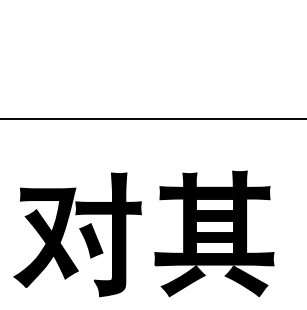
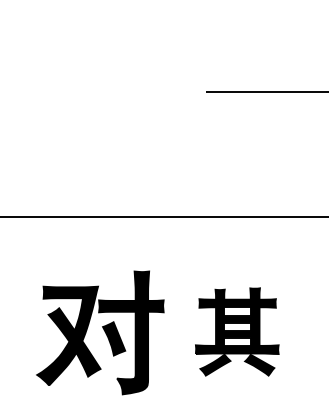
part: (214, 233) -> (237, 331), size x0.7

